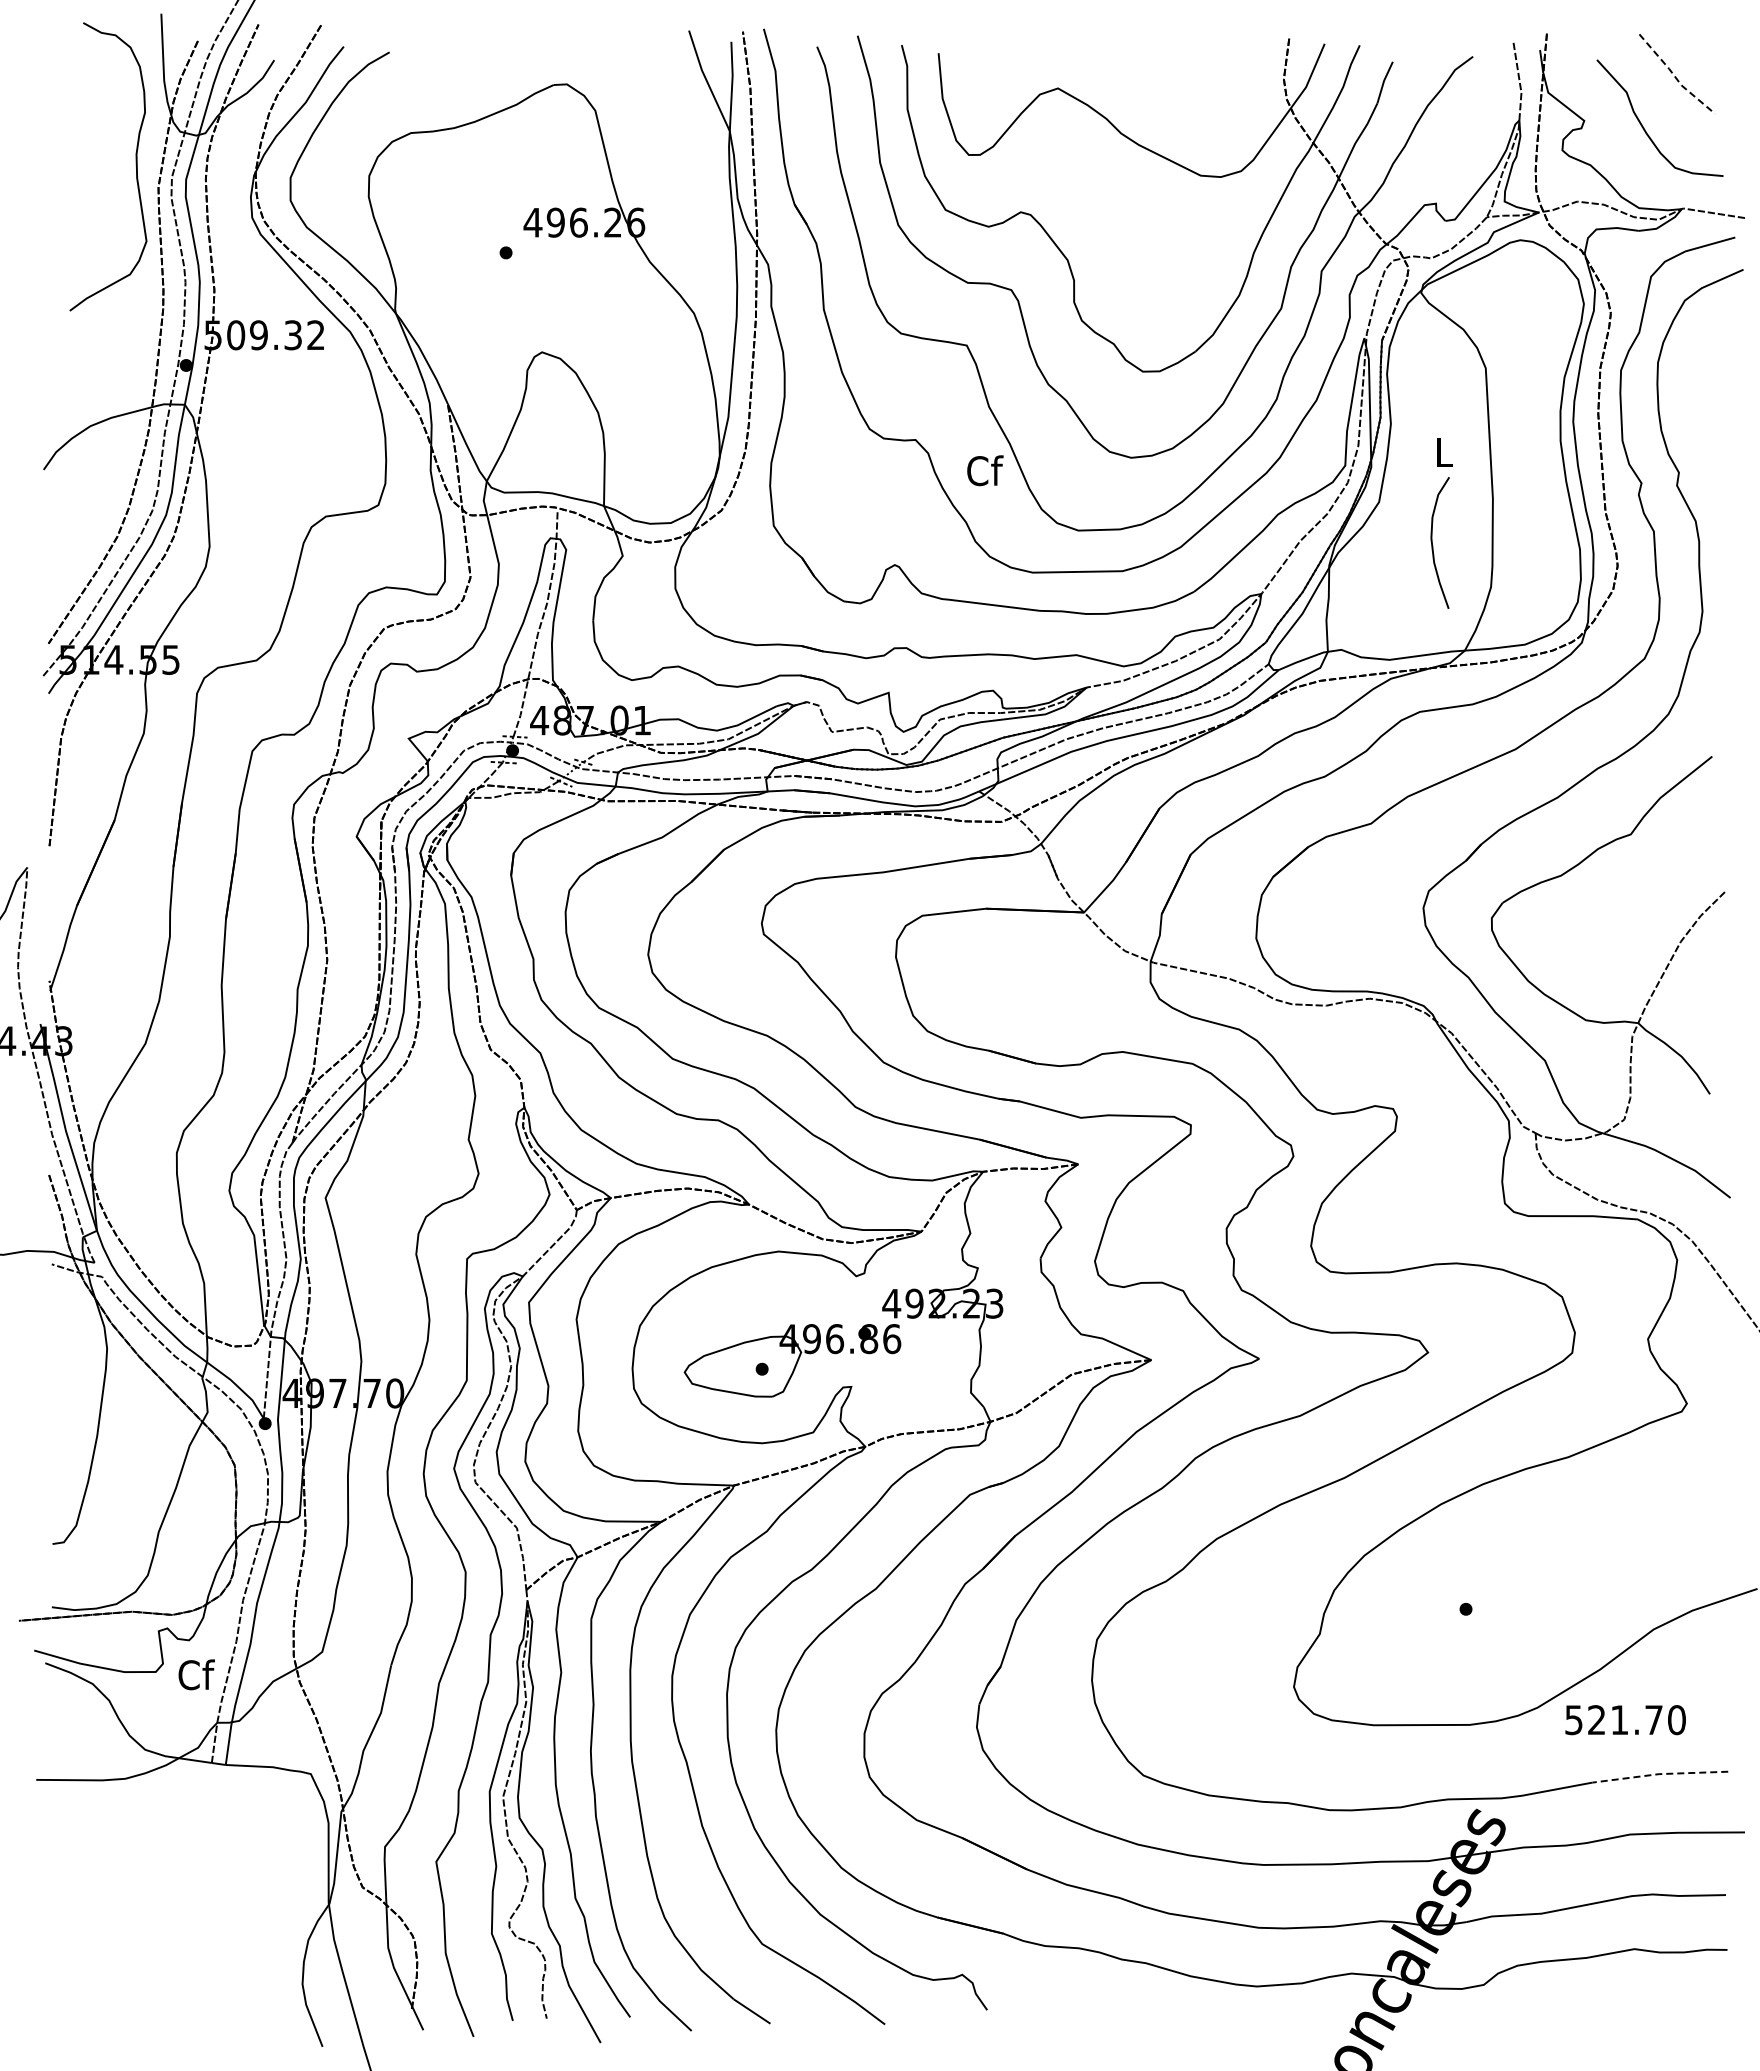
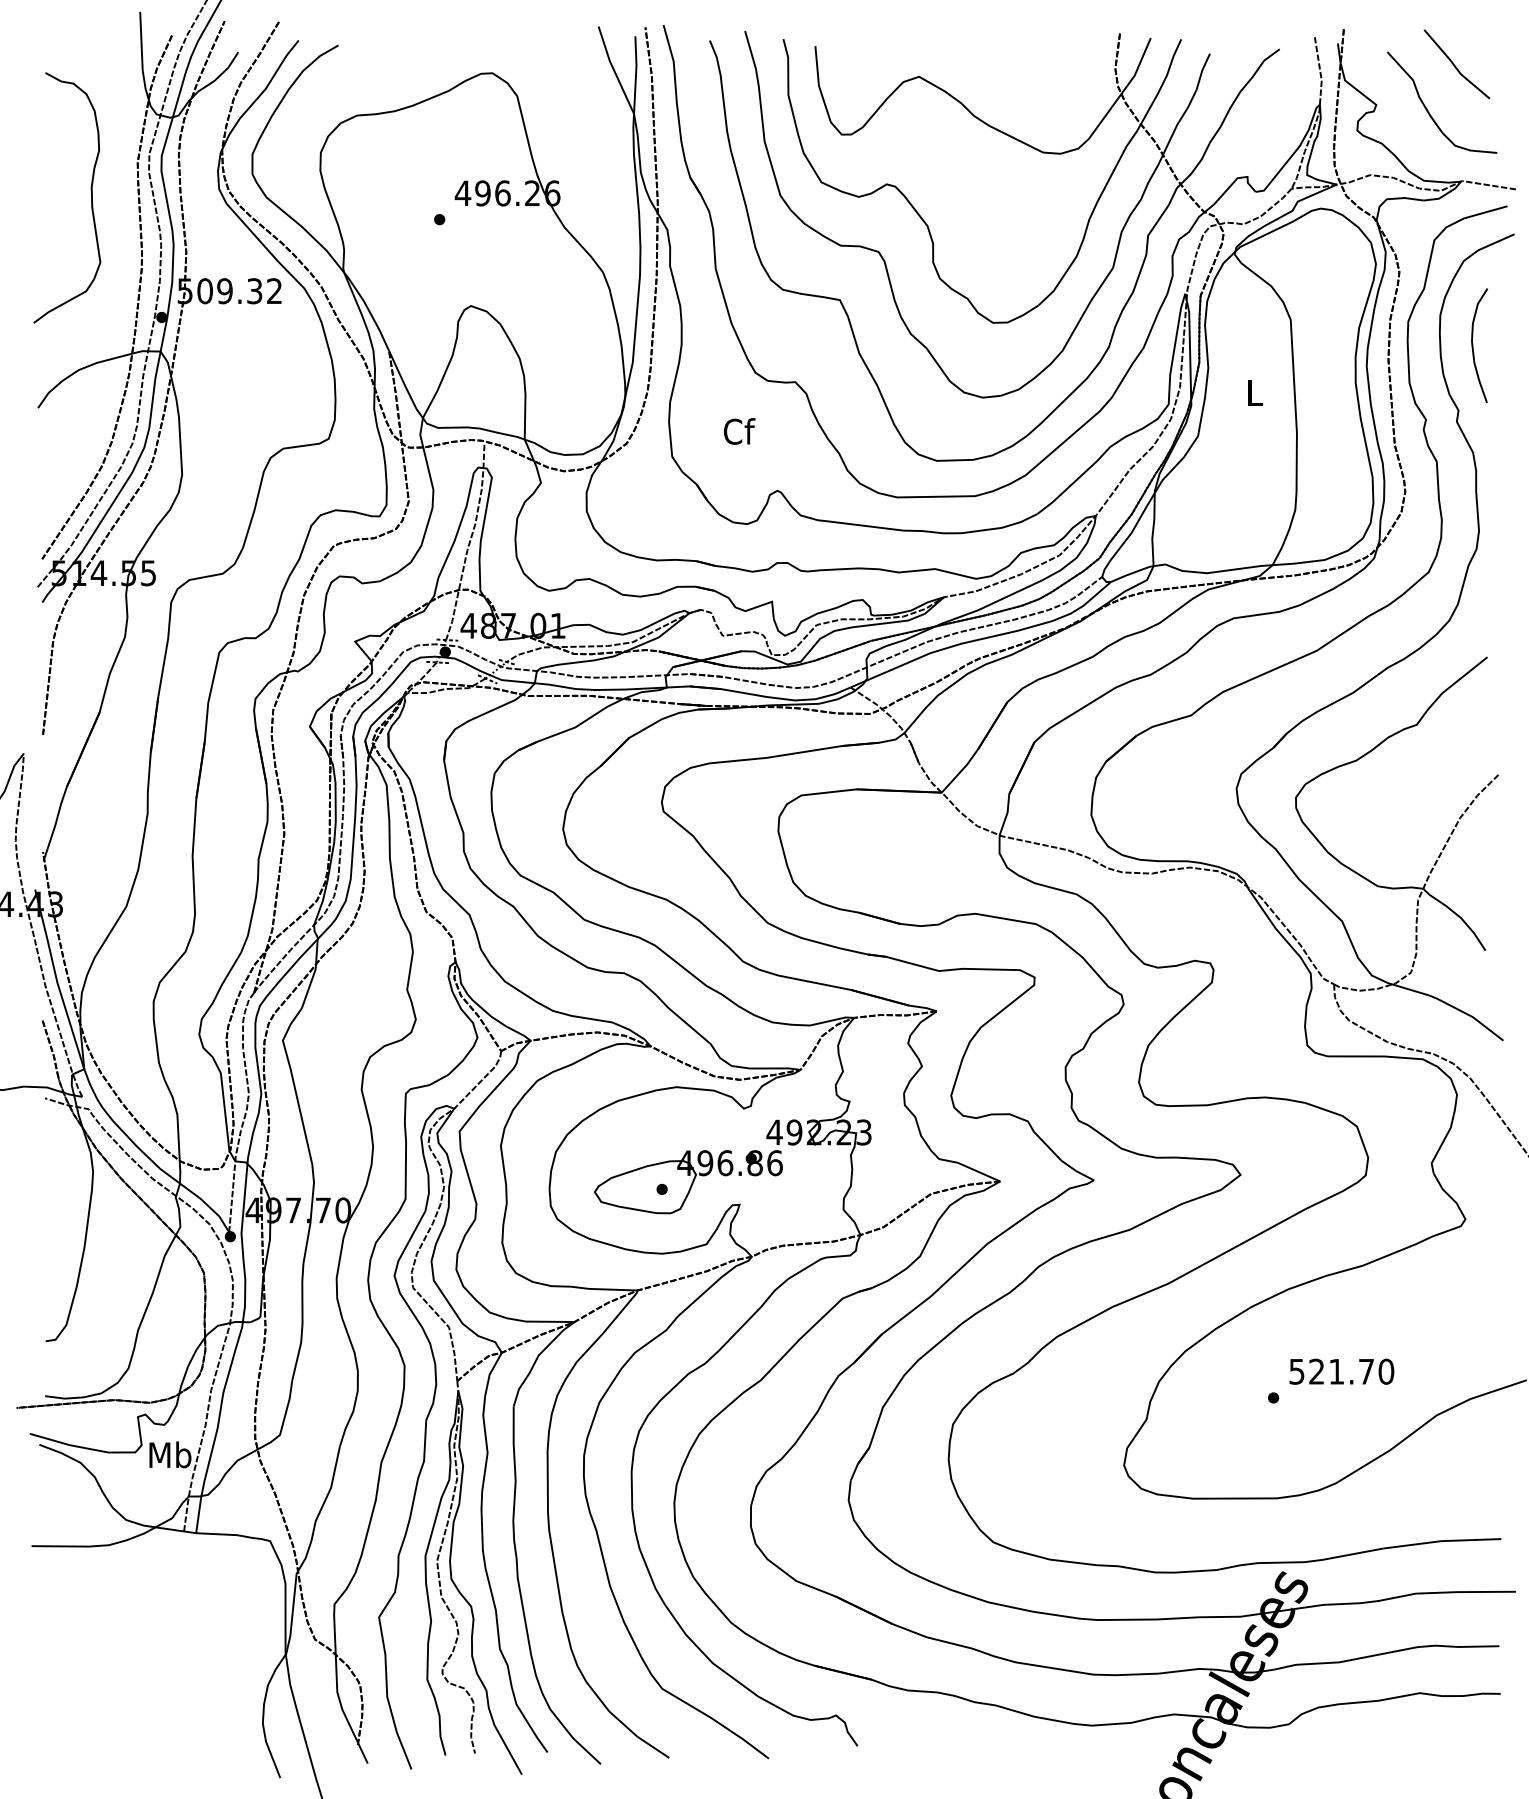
line: (1675, 76) -> (1455, 66), dashed -> solid
curve: (135, 165) -> (90, 196), moved
text: (985, 470) -> (739, 431), moved
curve: (1433, 545) -> (1473, 347), moved
text: (196, 1674) -> (170, 1454), Cf -> Mb
text: (1625, 1720) -> (1341, 1372), moved
line: (1659, 1774) -> (1441, 1541), dashed -> solid

